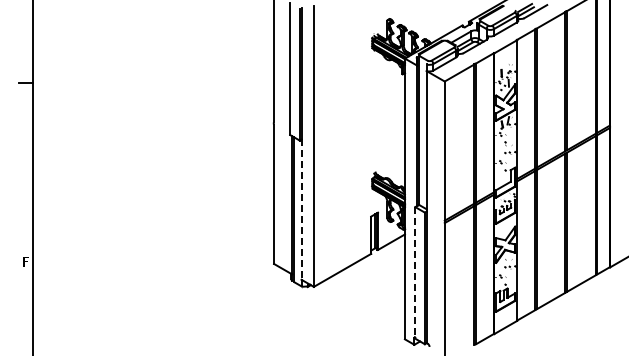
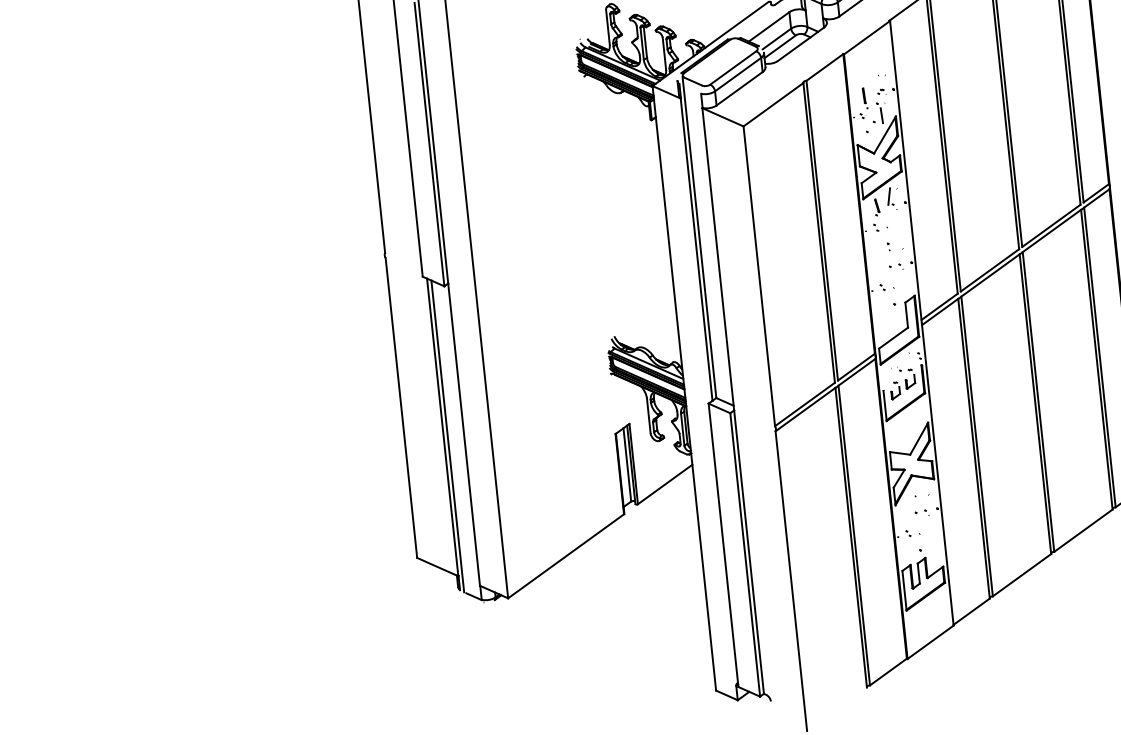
line: (301, 210) -> (464, 436), dashed -> solid
line: (415, 272) -> (723, 544), dashed -> solid

